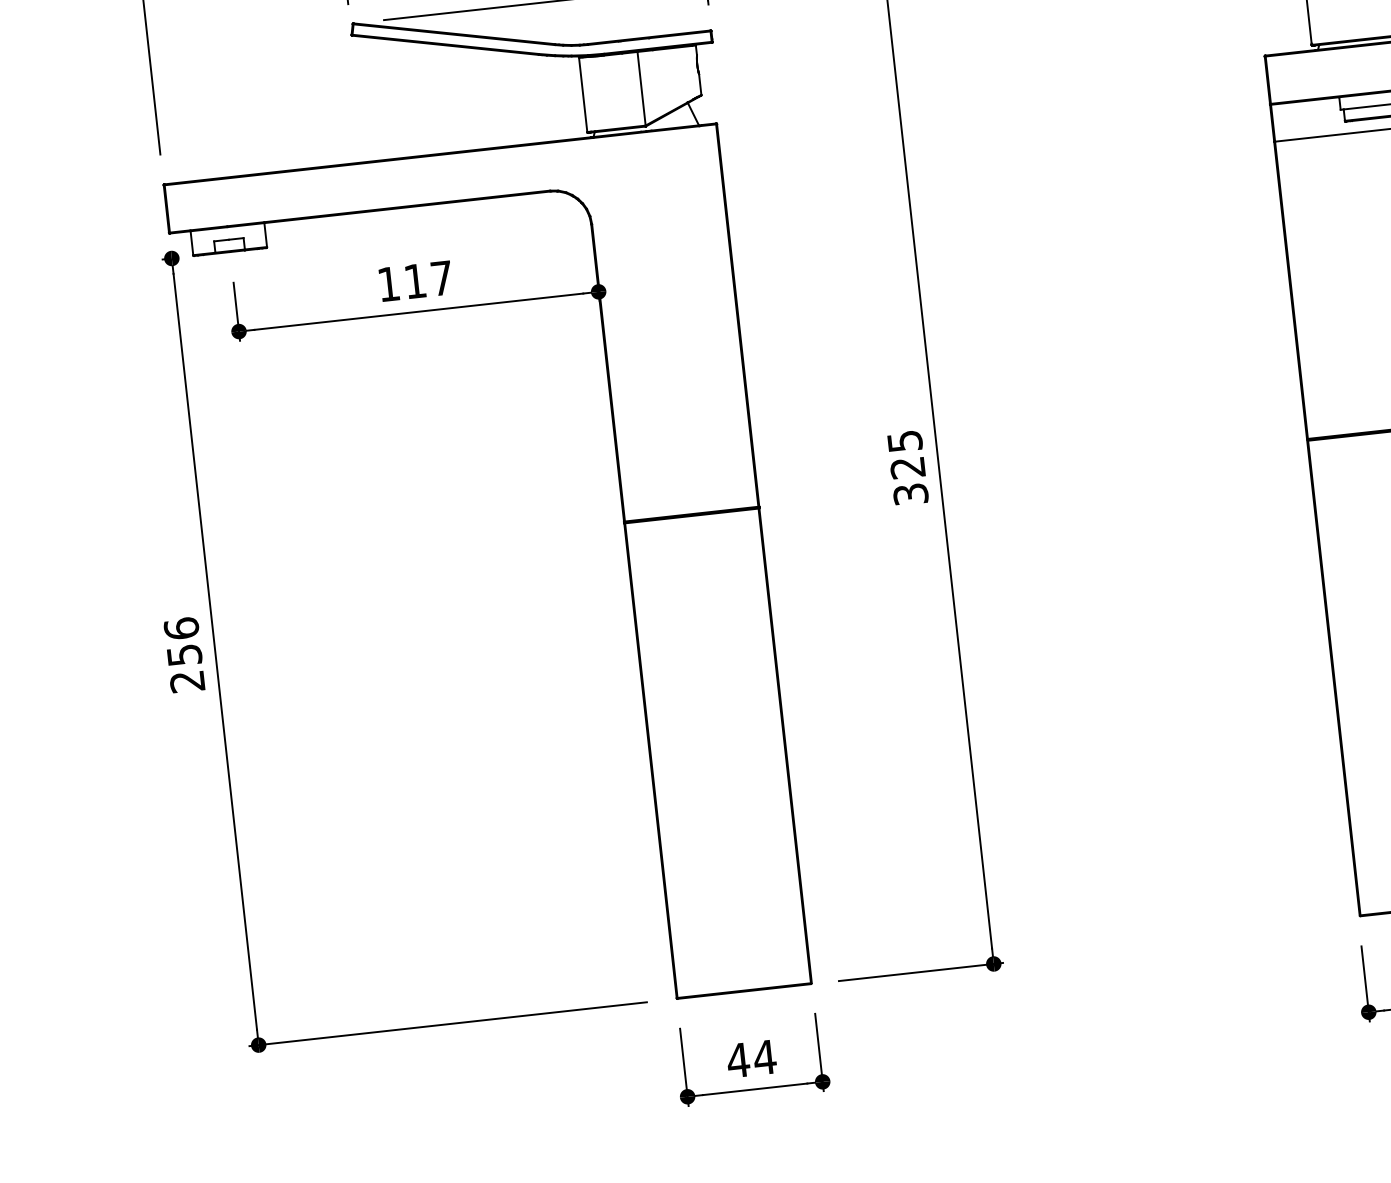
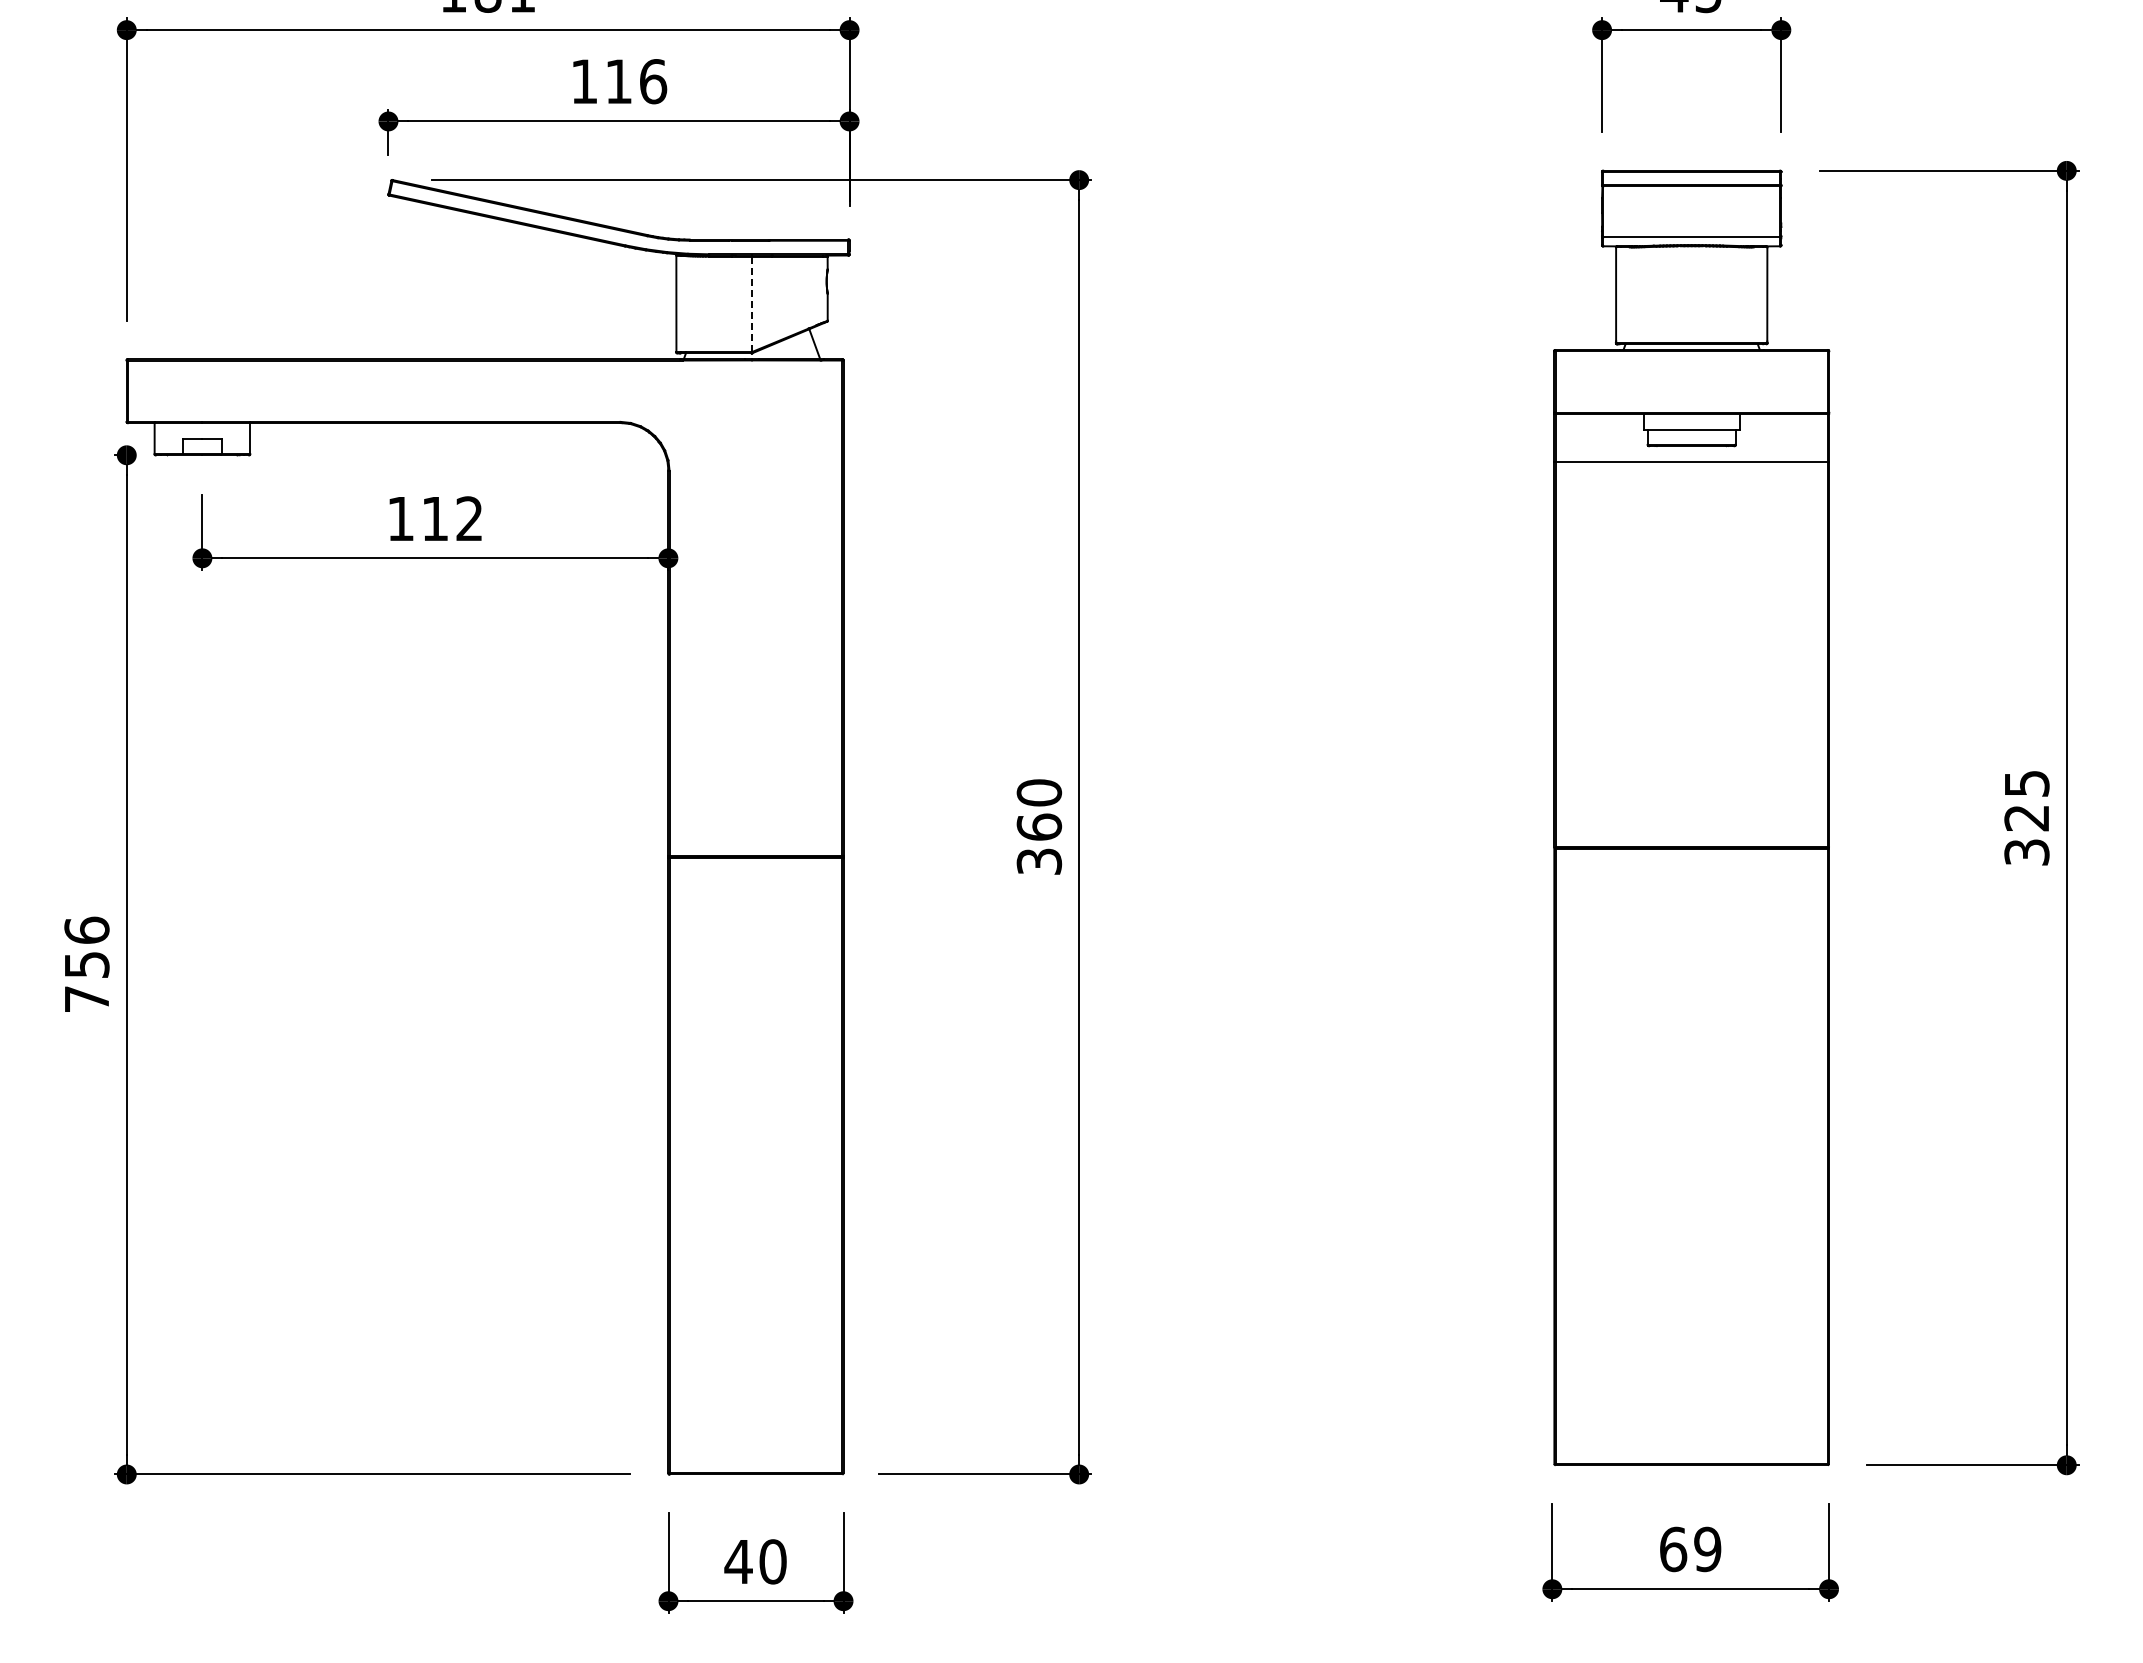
line: (641, 88) -> (752, 304), solid -> dashed
text: (441, 278) -> (469, 518), 117 -> 112
text: (906, 454) -> (1039, 809), 325 -> 360
text: (187, 681) -> (86, 999), 256 -> 756
text: (764, 1057) -> (772, 1561), 44 -> 40

